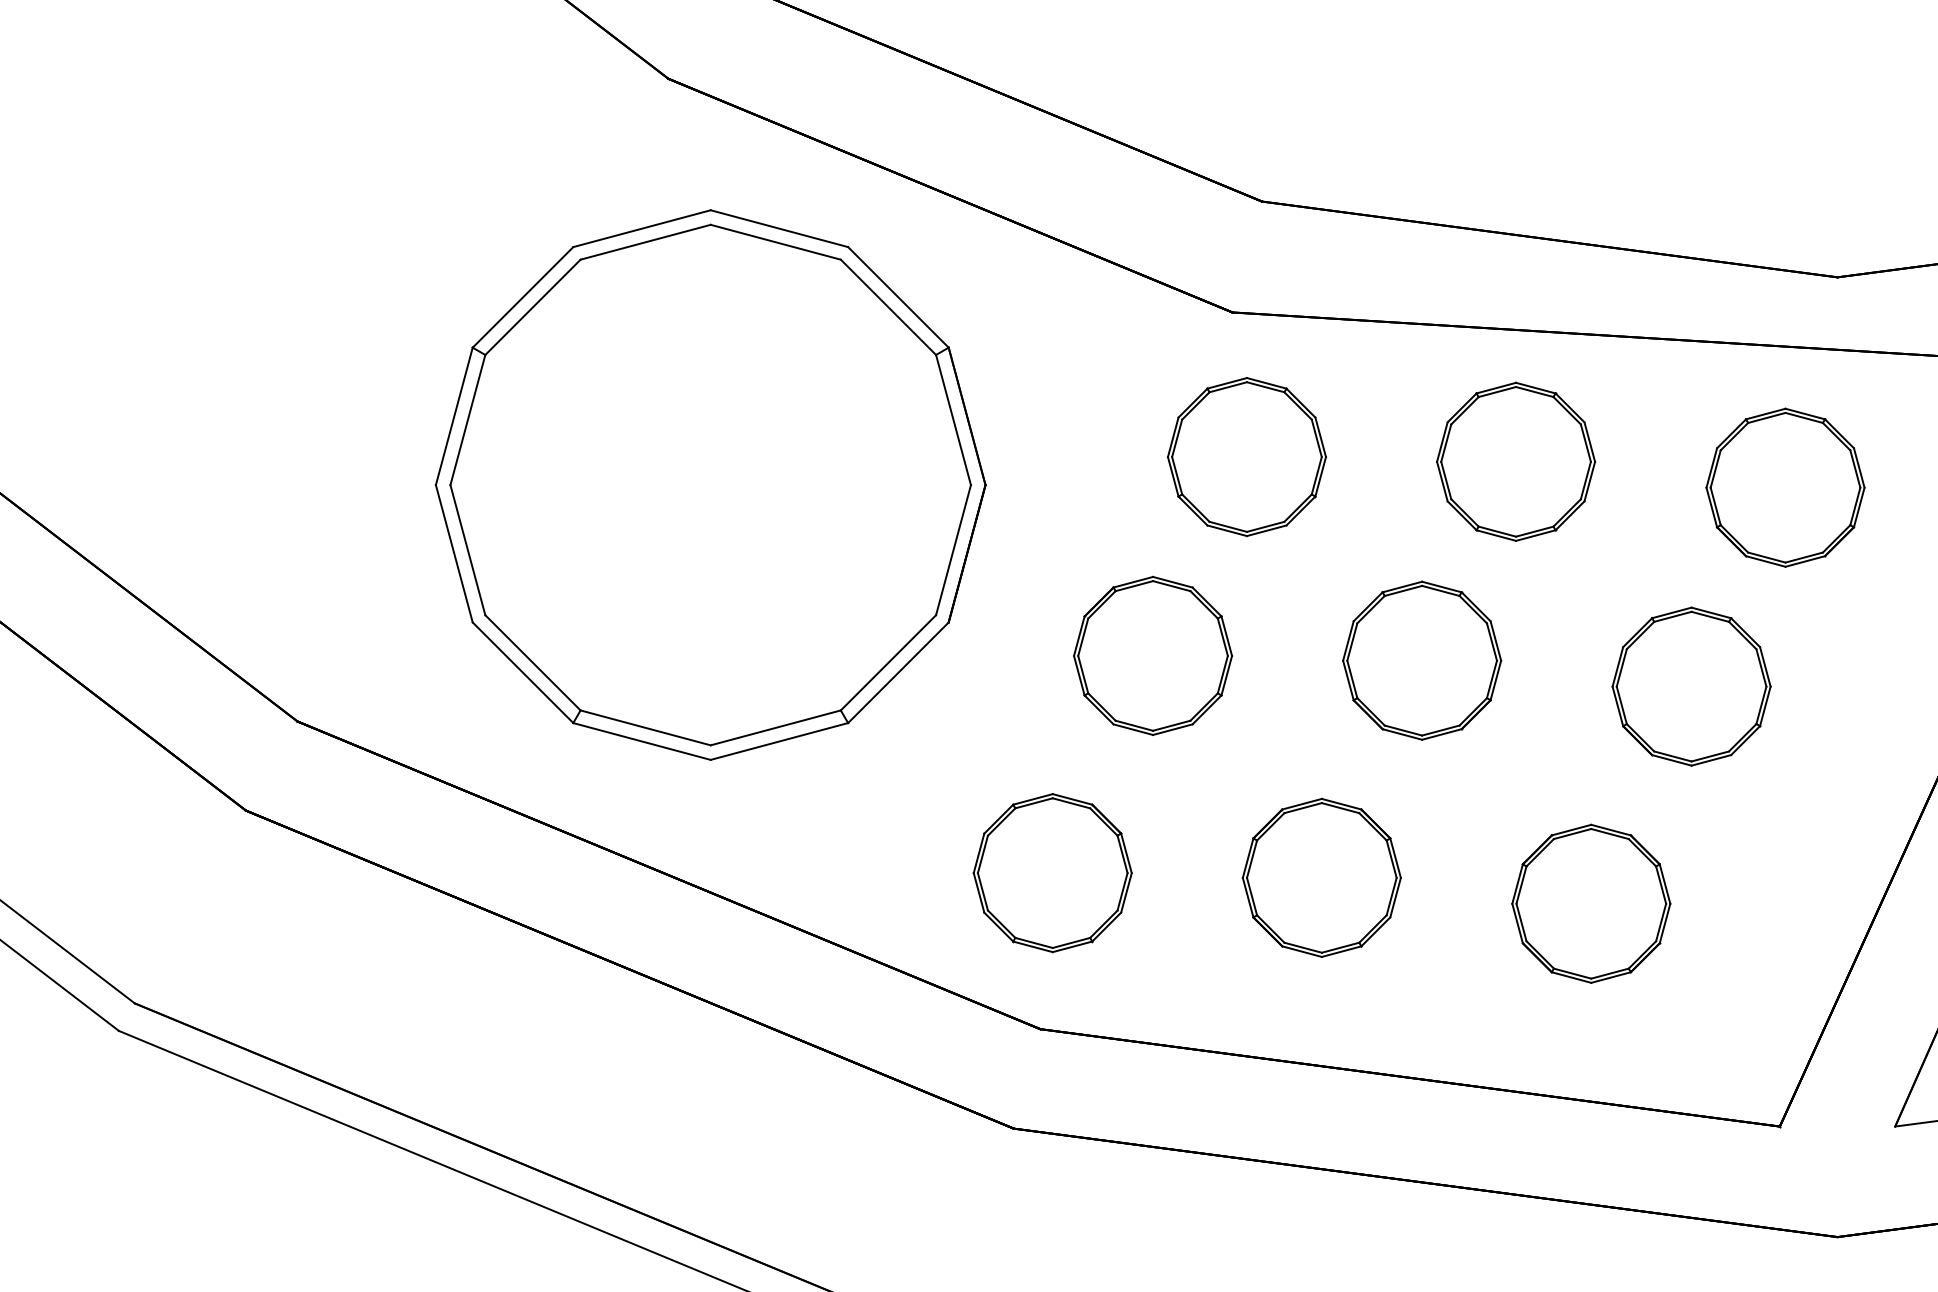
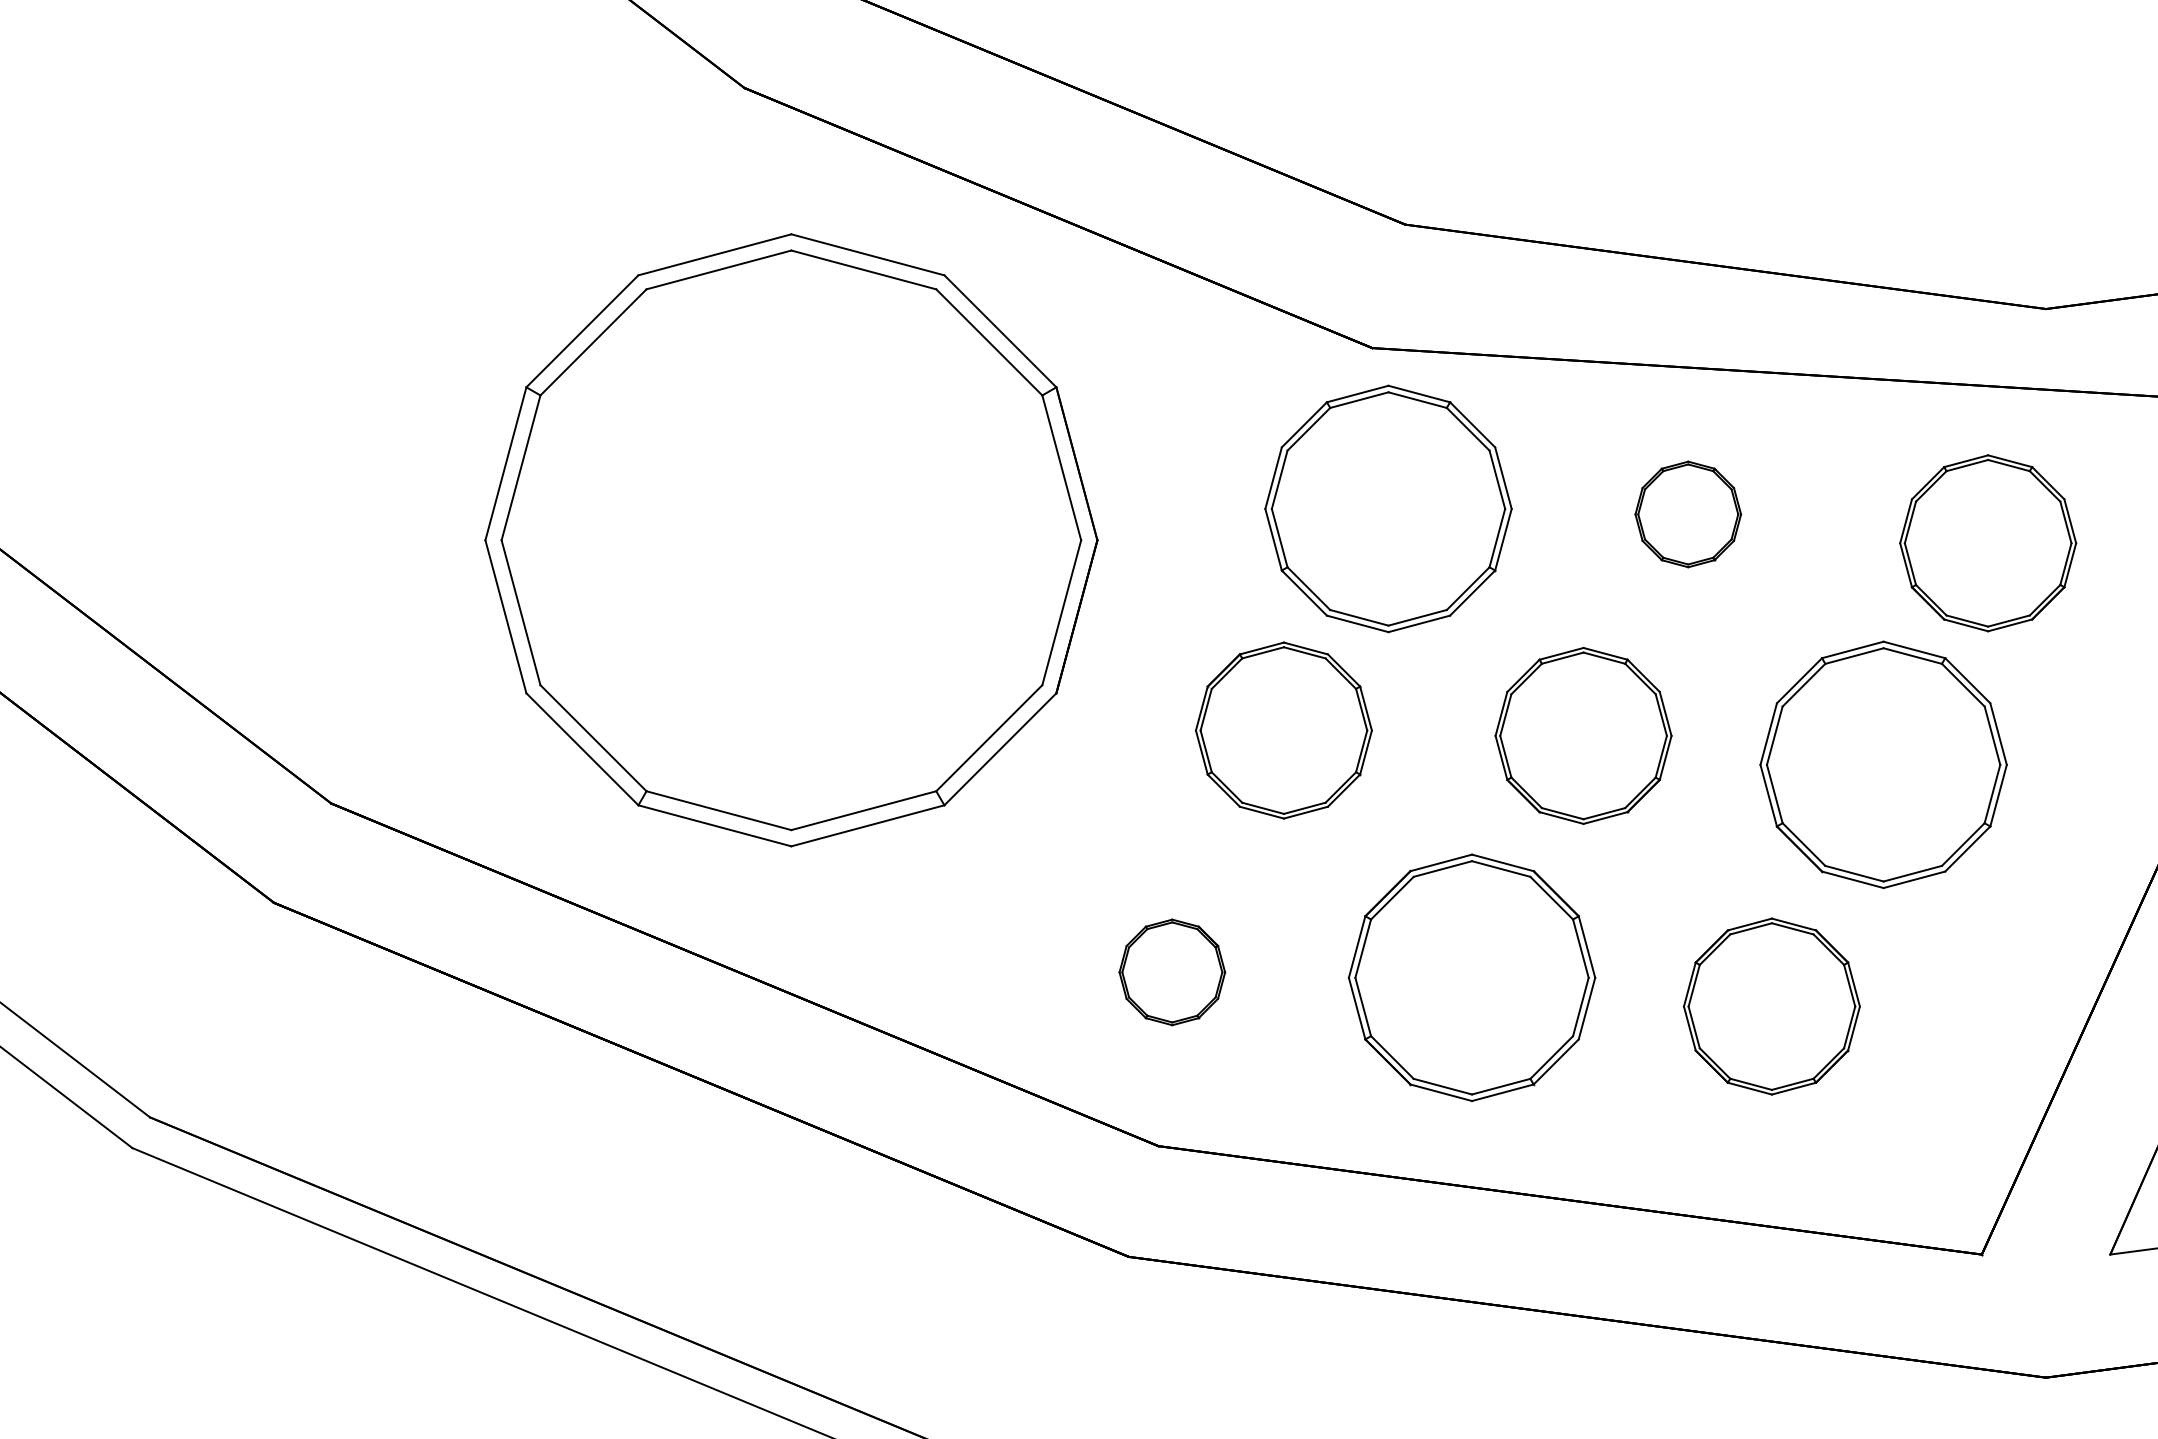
part: (1246, 457) -> (1388, 509), size x1.4
part: (1516, 461) -> (1688, 514), size x0.6
part: (1691, 686) -> (1883, 764), size x1.4
part: (1052, 873) -> (1172, 972), size x0.6
part: (1321, 877) -> (1471, 977), size x1.4

